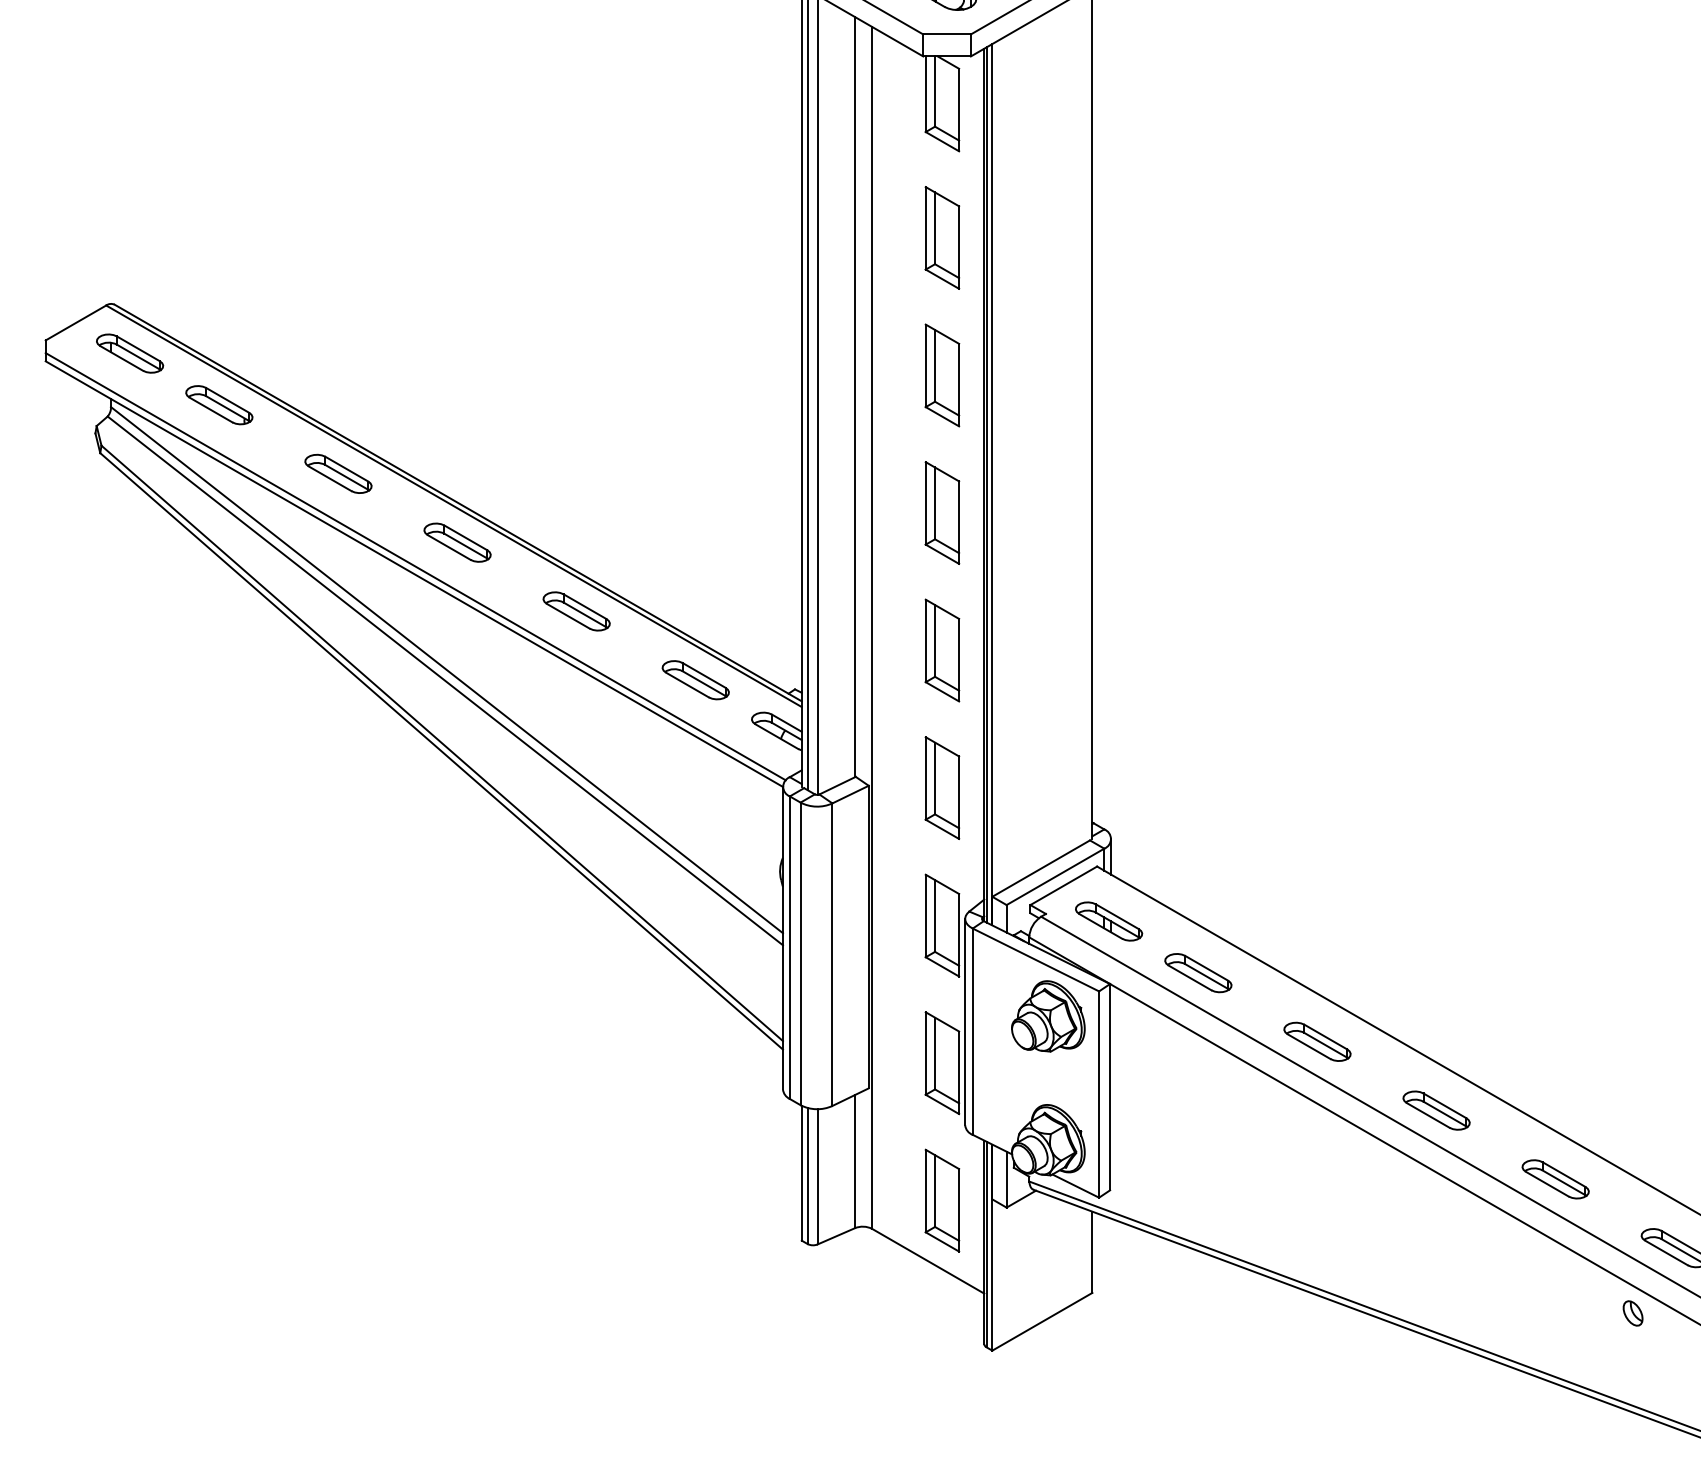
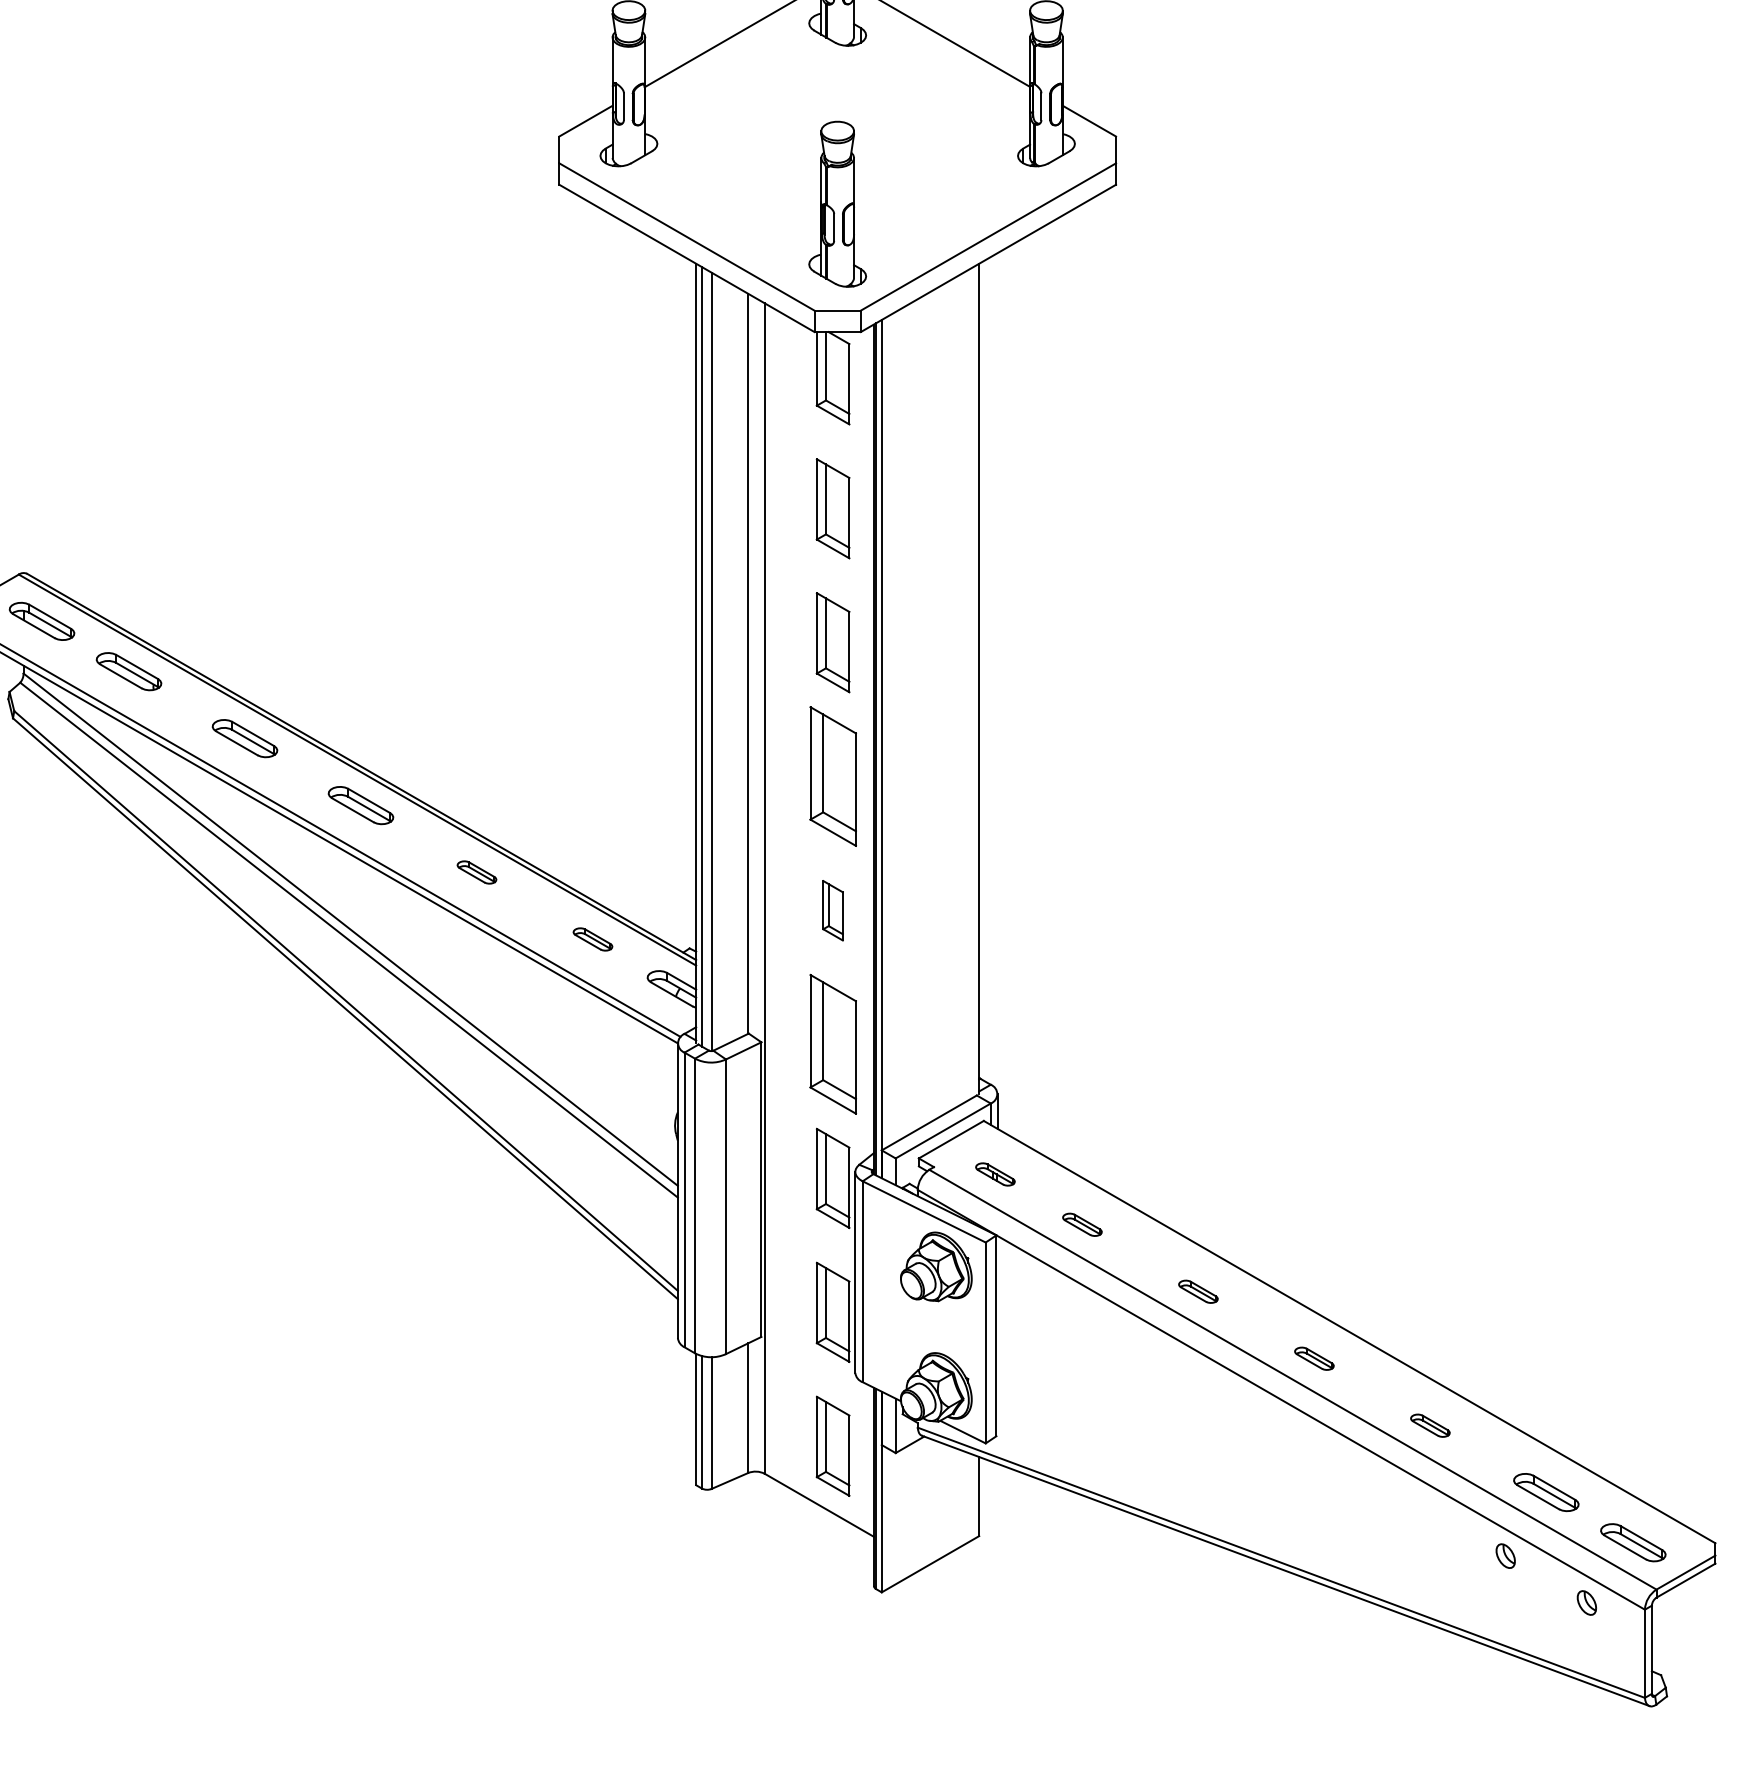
part: (941, 512) -> (832, 776), size x1.4
part: (576, 611) -> (476, 872), size x0.6
part: (941, 650) -> (832, 910), size x0.6
part: (695, 680) -> (592, 939), size x0.6
part: (941, 788) -> (832, 1044), size x1.4
part: (1109, 921) -> (995, 1174), size x0.6
part: (1198, 972) -> (1082, 1224), size x0.6
part: (1317, 1041) -> (1198, 1291), size x0.6
part: (1436, 1110) -> (1314, 1358), size x0.6
part: (1555, 1179) -> (1430, 1425), size x0.6

